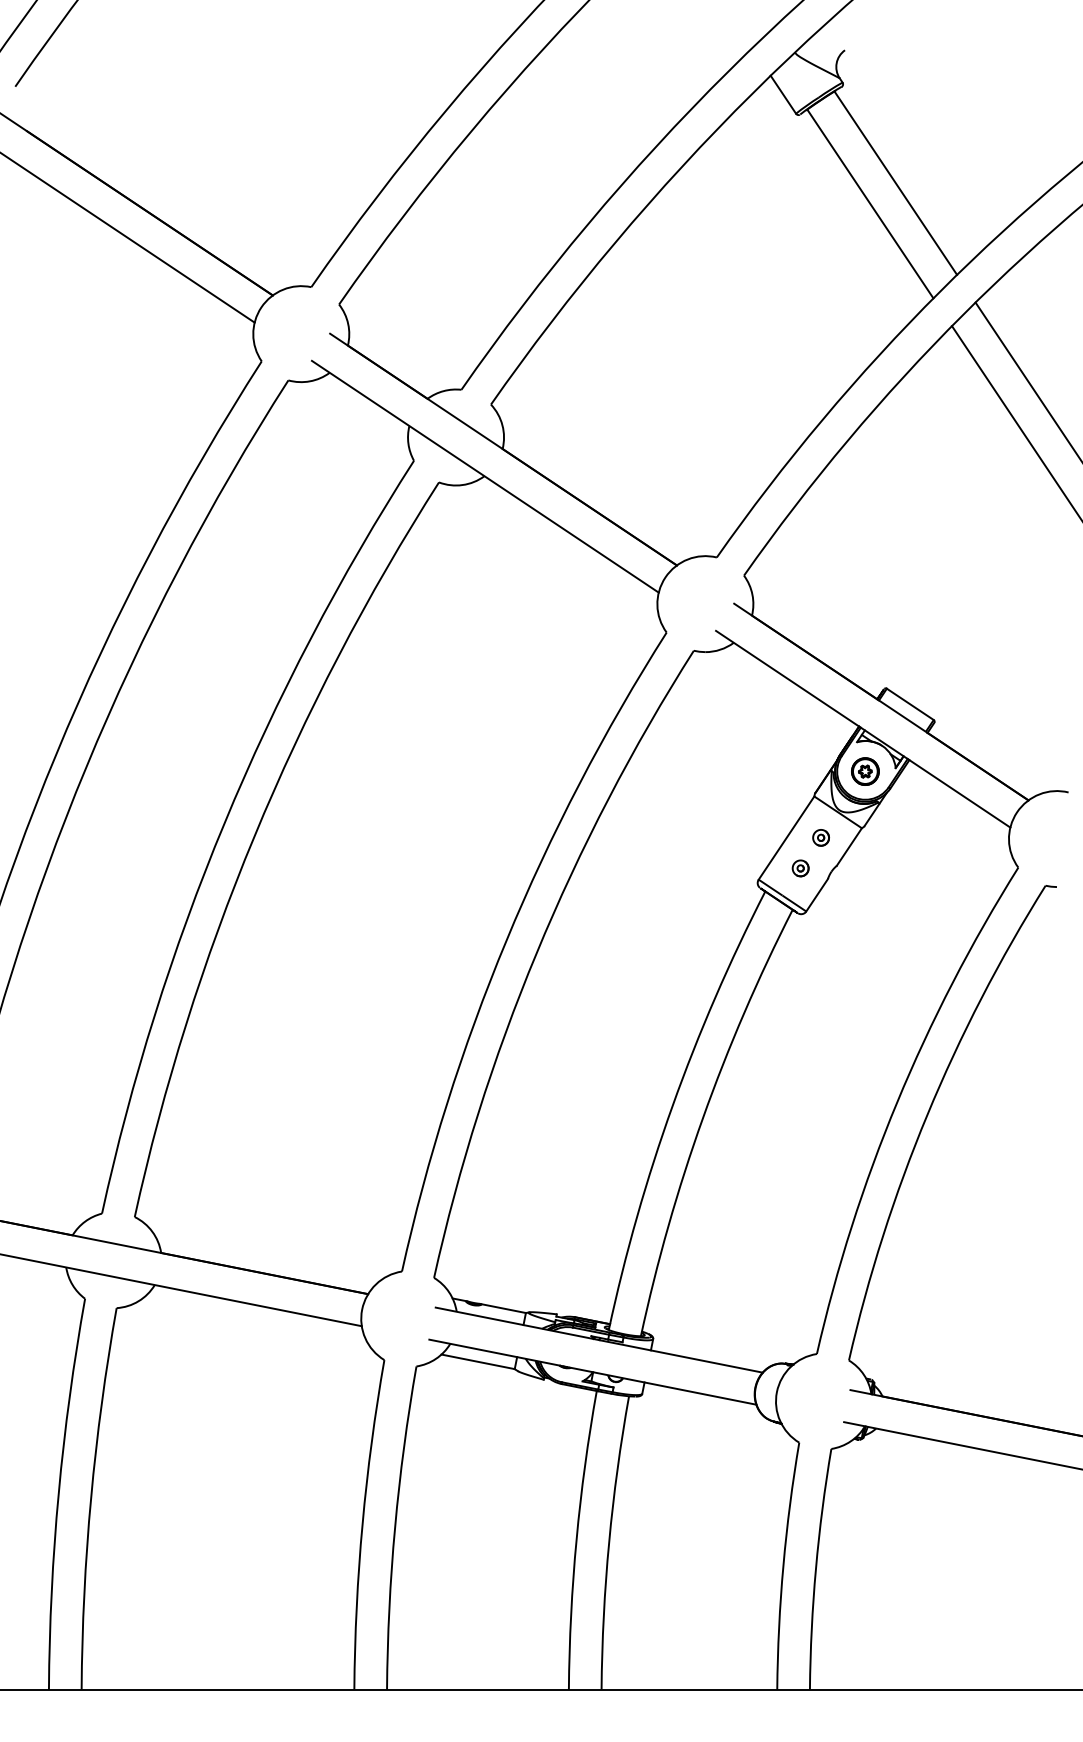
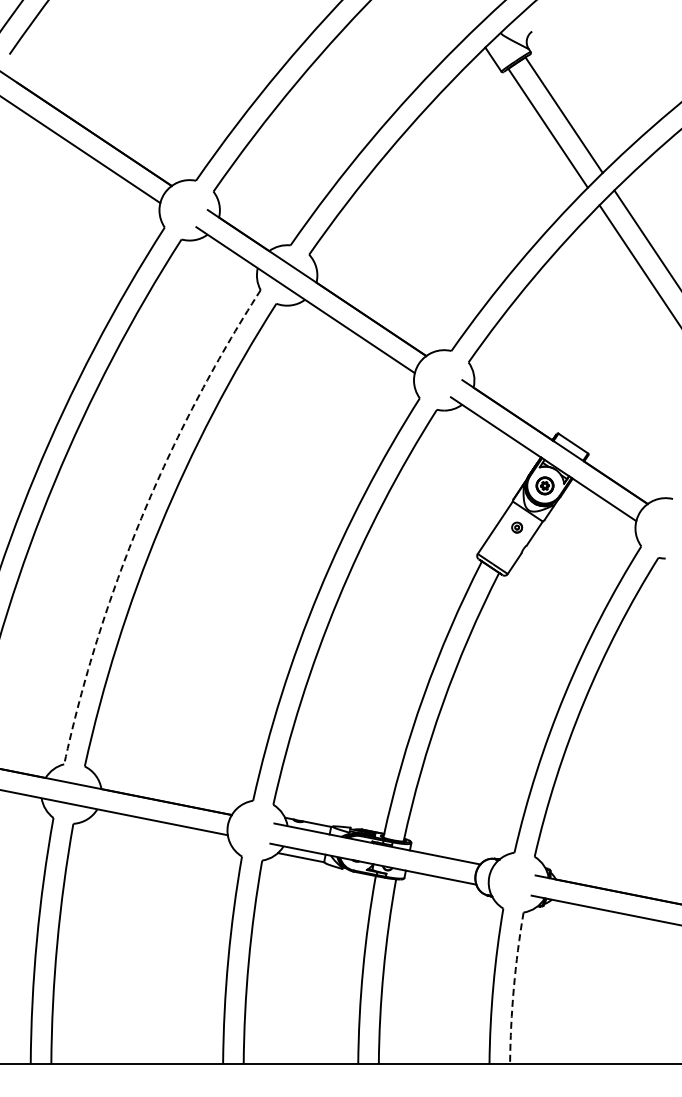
arc: (224, 823) -> (141, 518), solid -> dashed
part: (801, 867) -> (504, 546), removed
arc: (815, 1569) -> (513, 988), solid -> dashed

